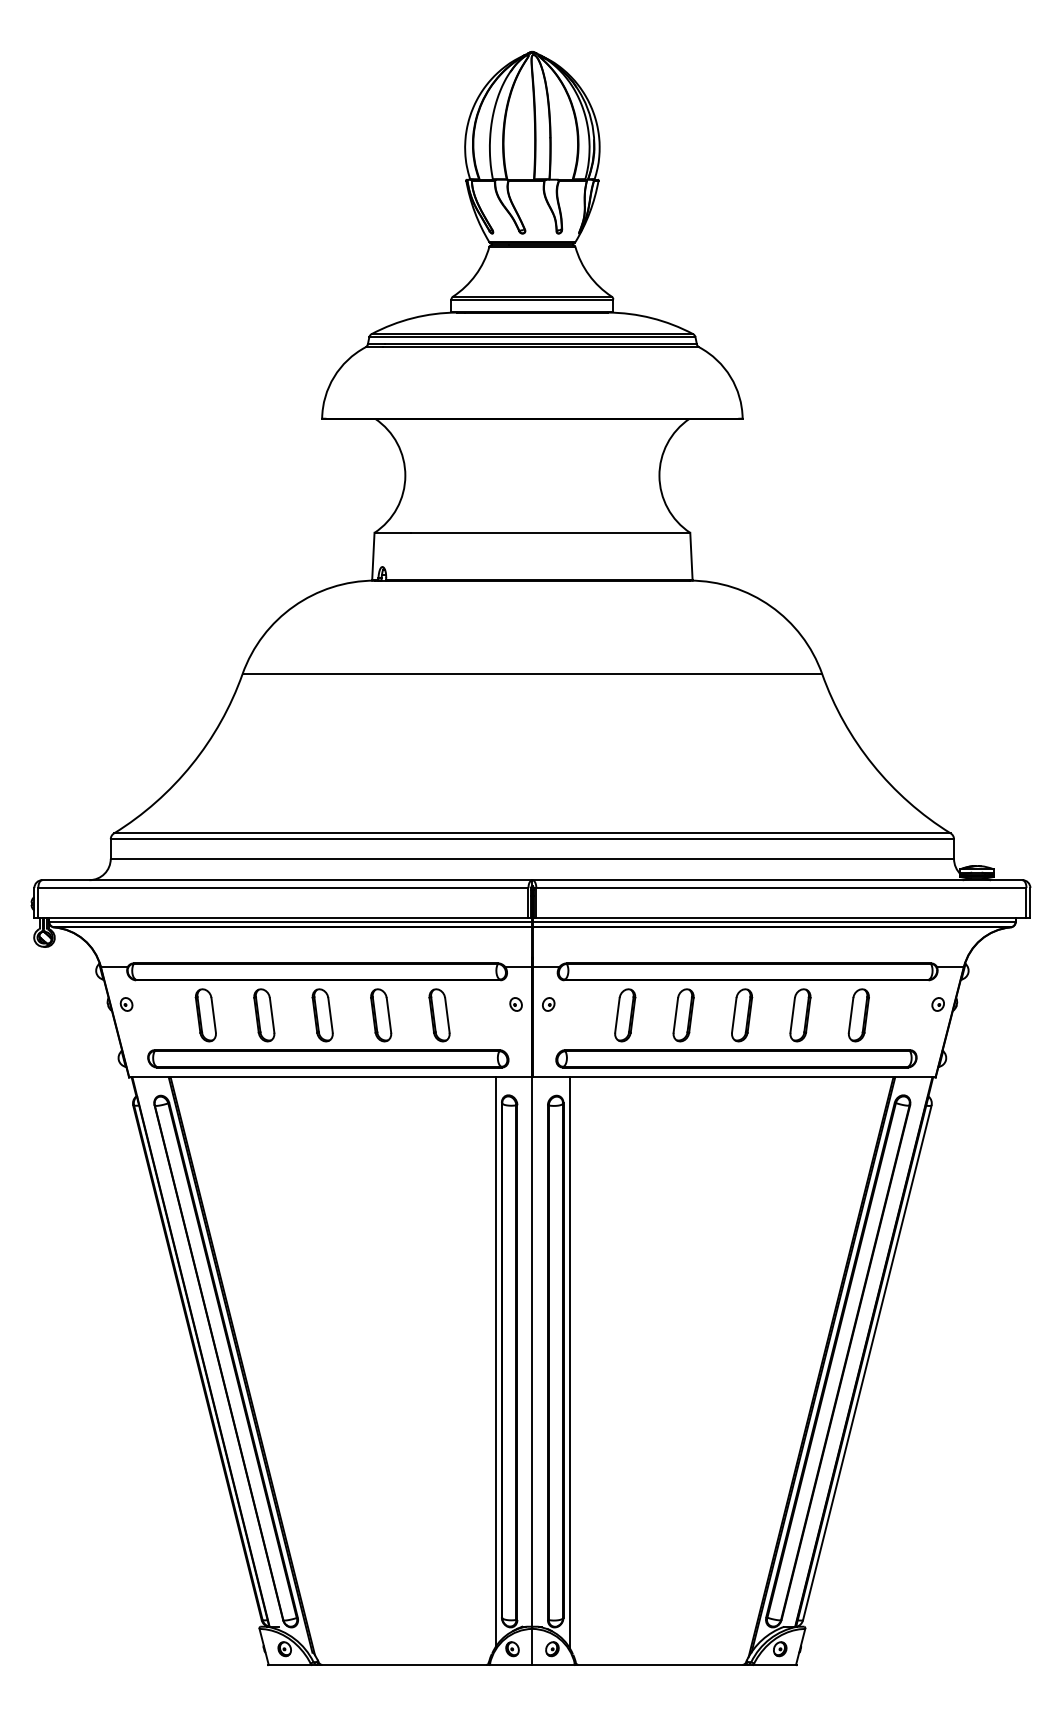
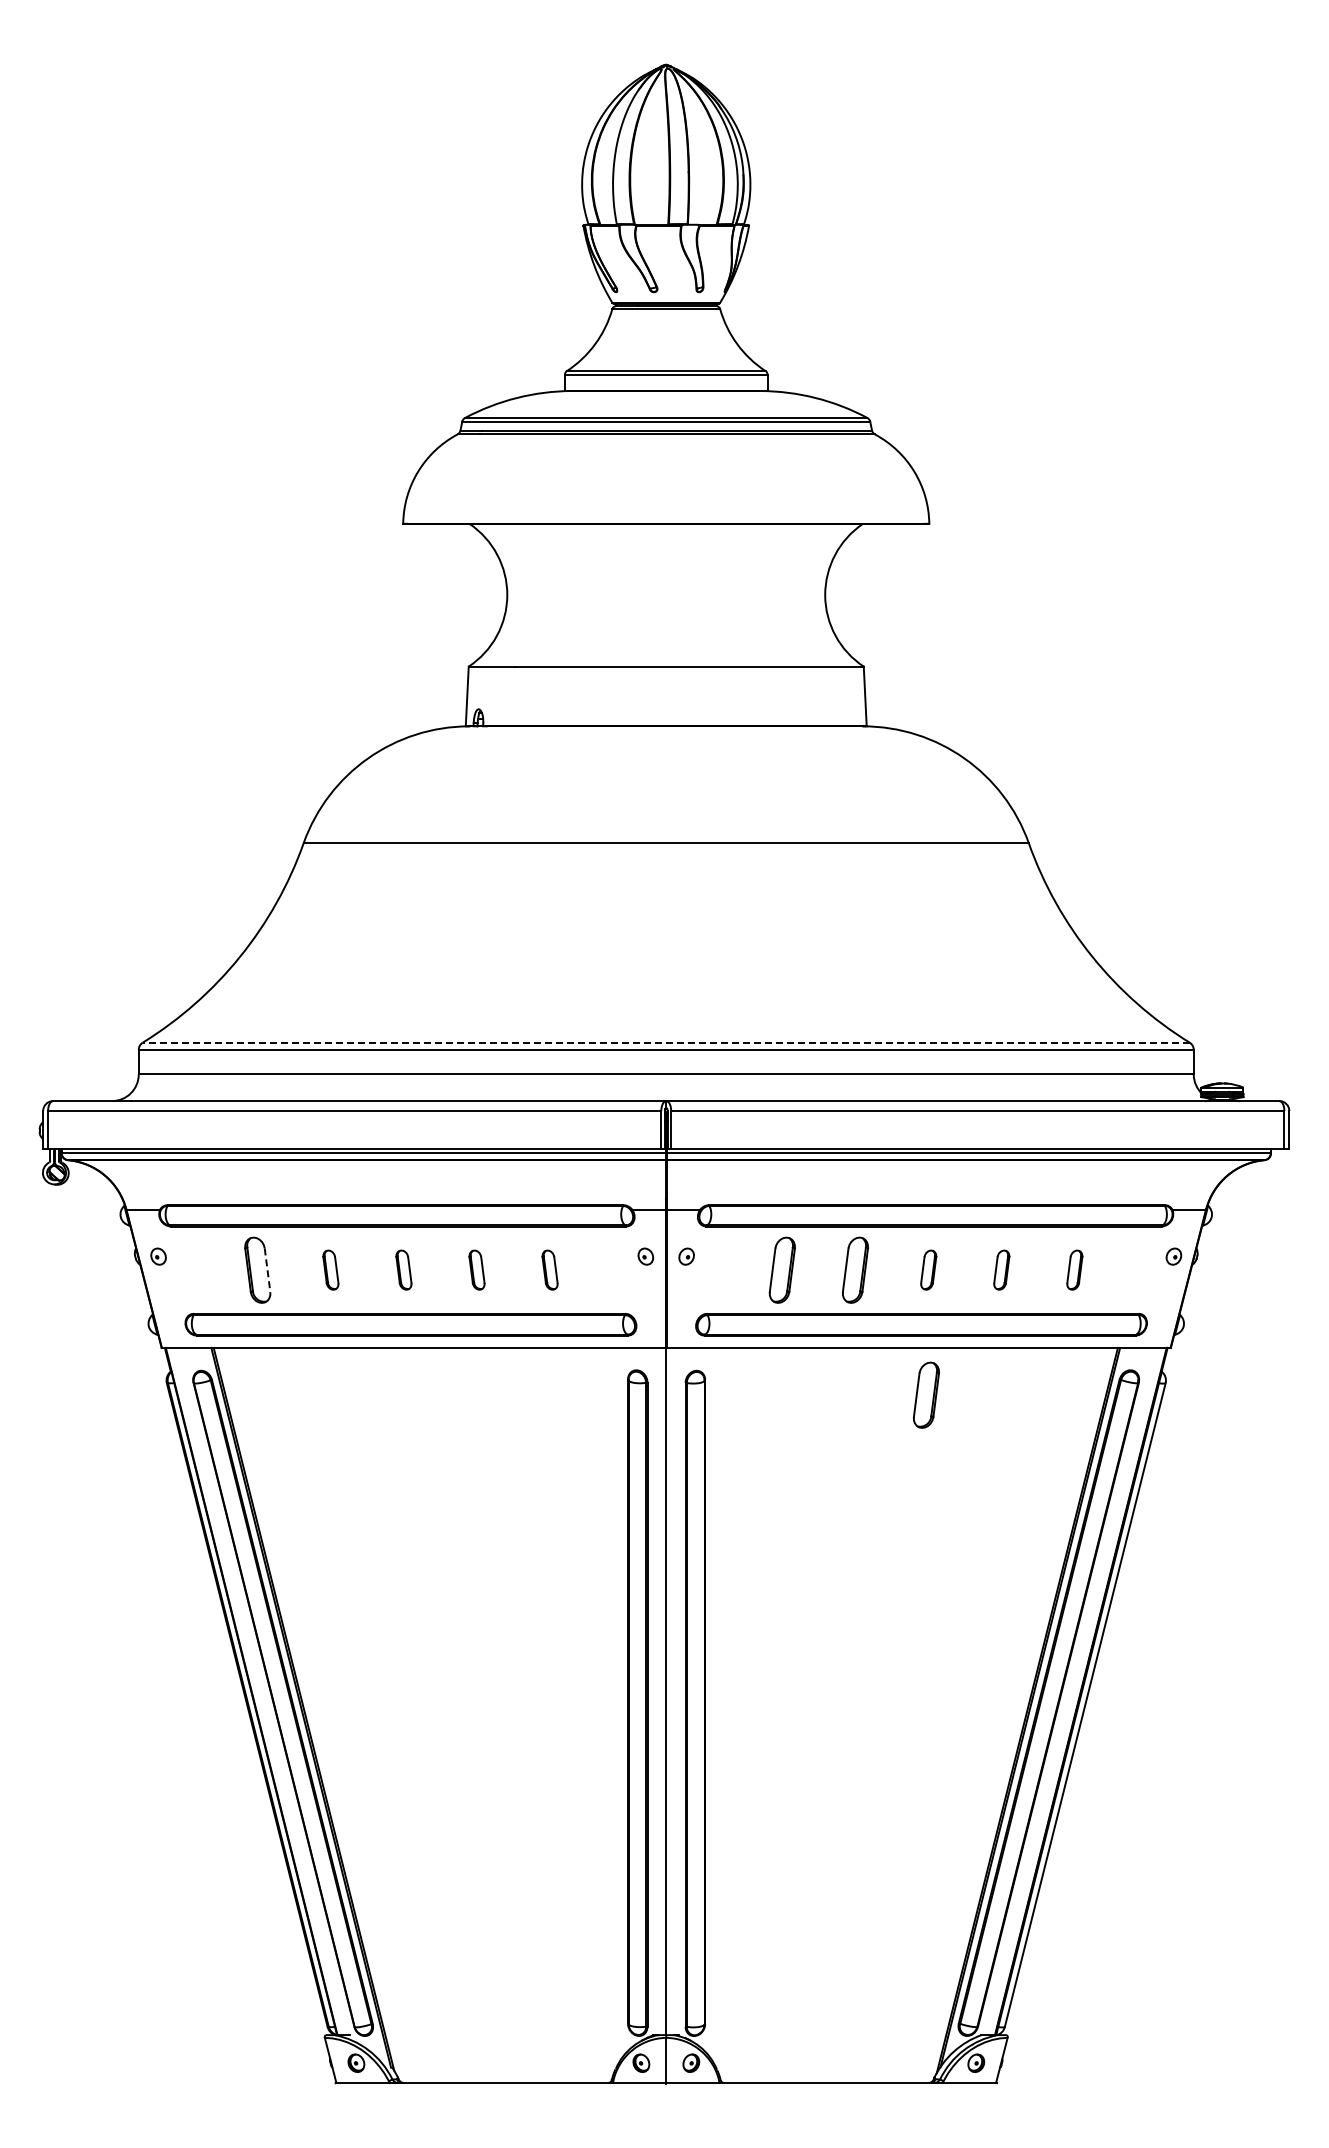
line: (531, 833) -> (665, 1042), solid -> dashed
part: (264, 1014) -> (330, 1269), size x0.6
part: (322, 1014) -> (403, 1269), size x0.6
part: (380, 1014) -> (476, 1269), size x0.6
part: (439, 1014) -> (549, 1269), size x0.6
part: (742, 1014) -> (928, 1269), size x0.6
part: (800, 1014) -> (1001, 1269), size x0.6
part: (858, 1014) -> (1074, 1269), size x0.6
line: (213, 1015) -> (267, 1270), solid -> dashed
part: (739, 1114) -> (925, 1394), added
line: (495, 1361) -> (620, 1703), removed
line: (569, 1362) -> (712, 1704), removed

